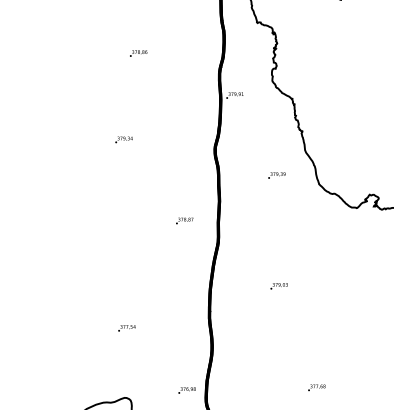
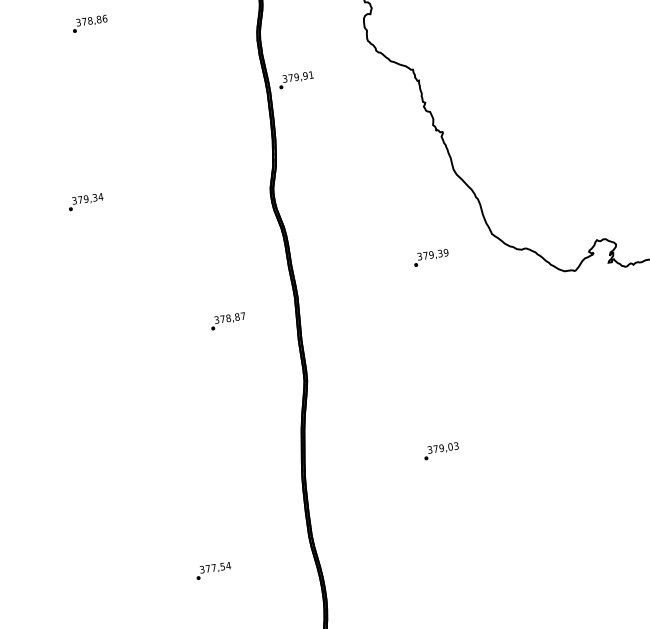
text: (276, 175) -> (430, 257), moved
text: (184, 220) -> (227, 320), moved
text: (126, 328) -> (212, 571), moved

